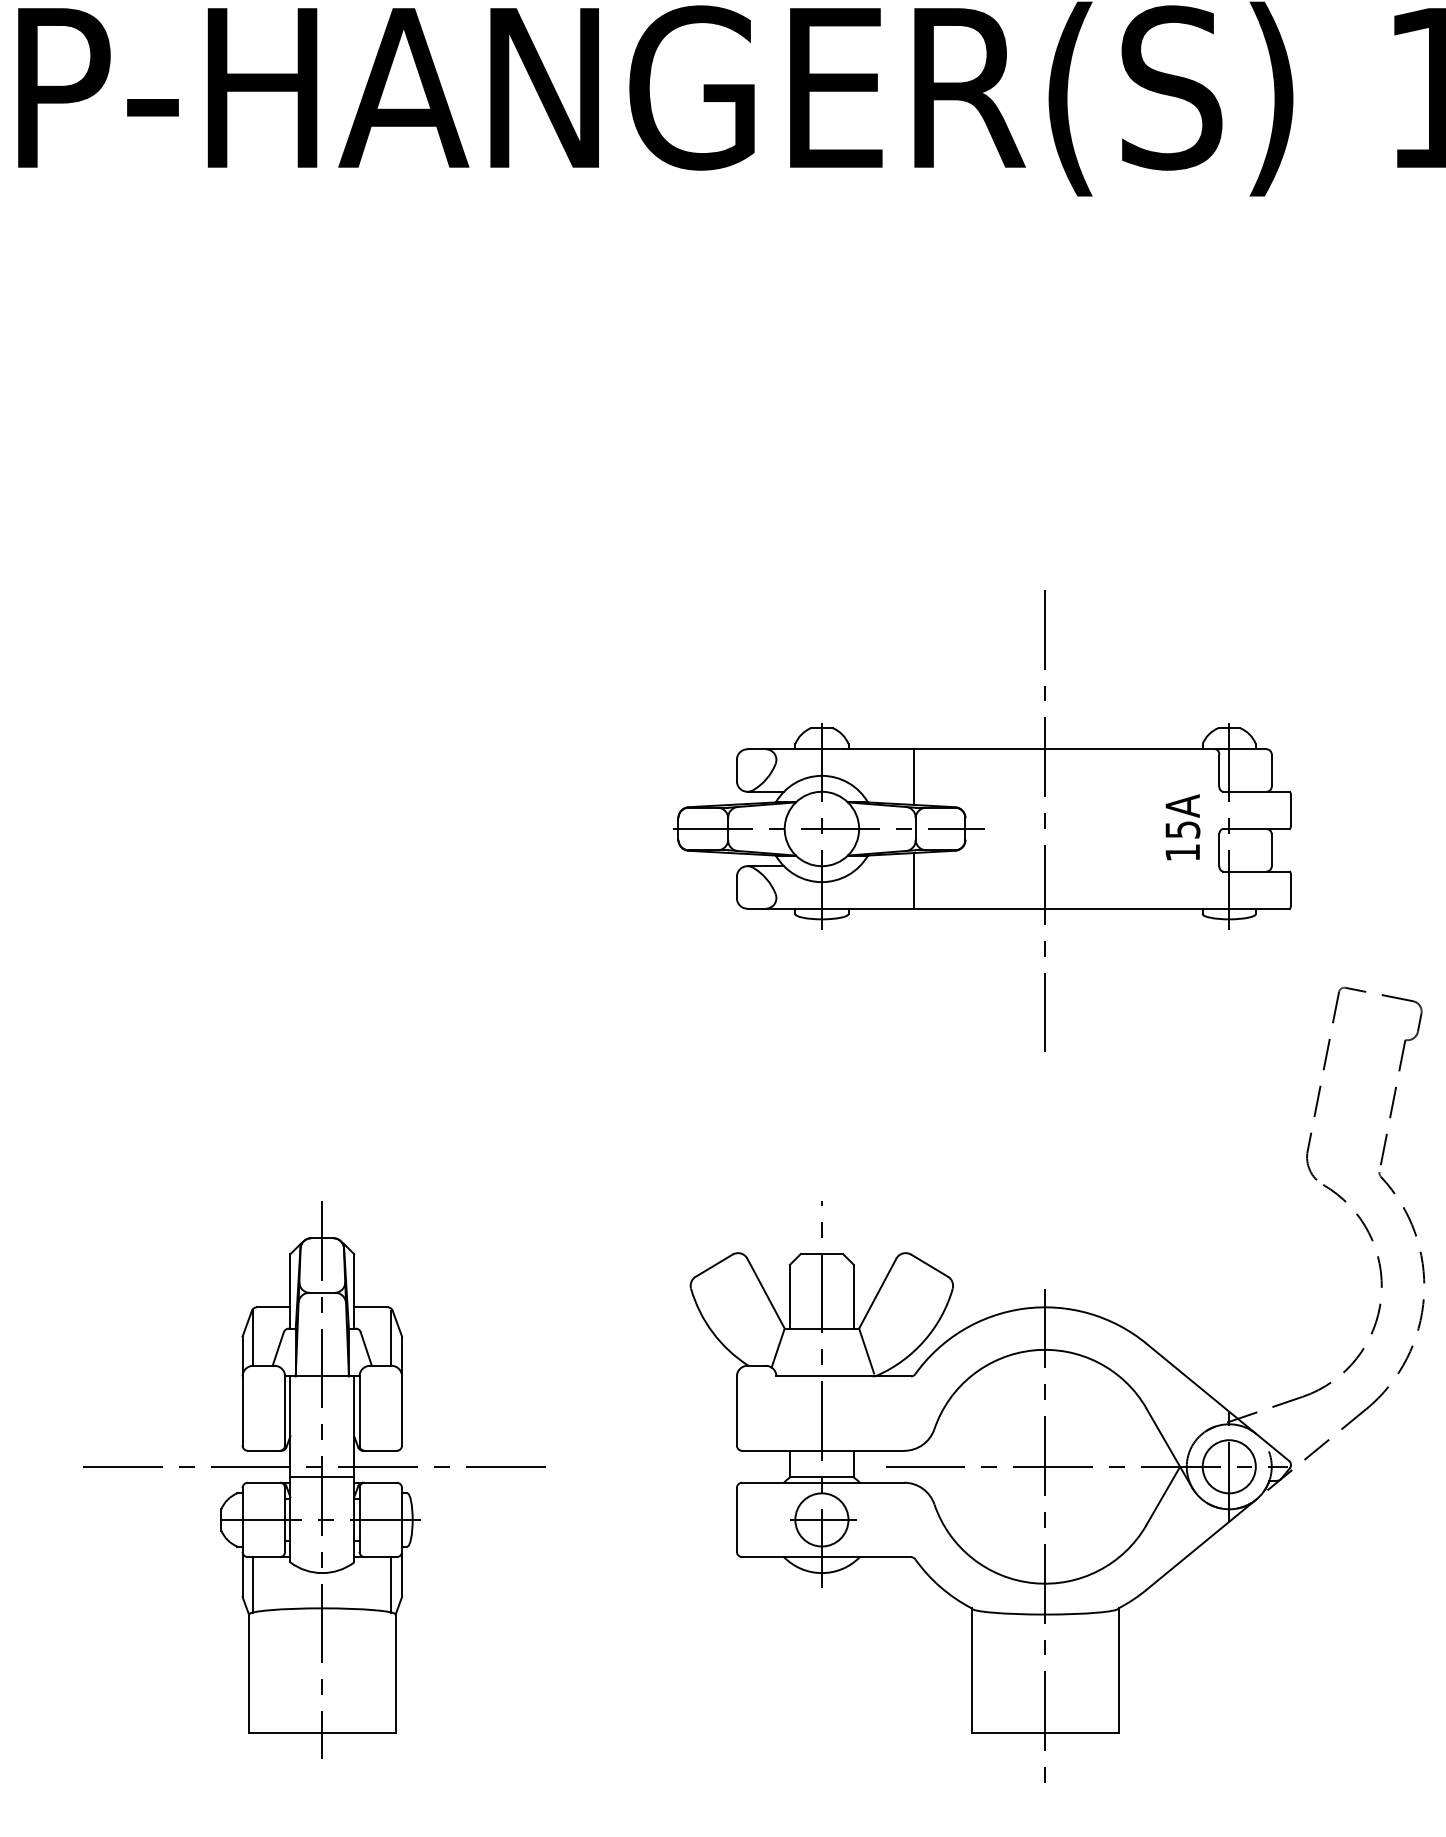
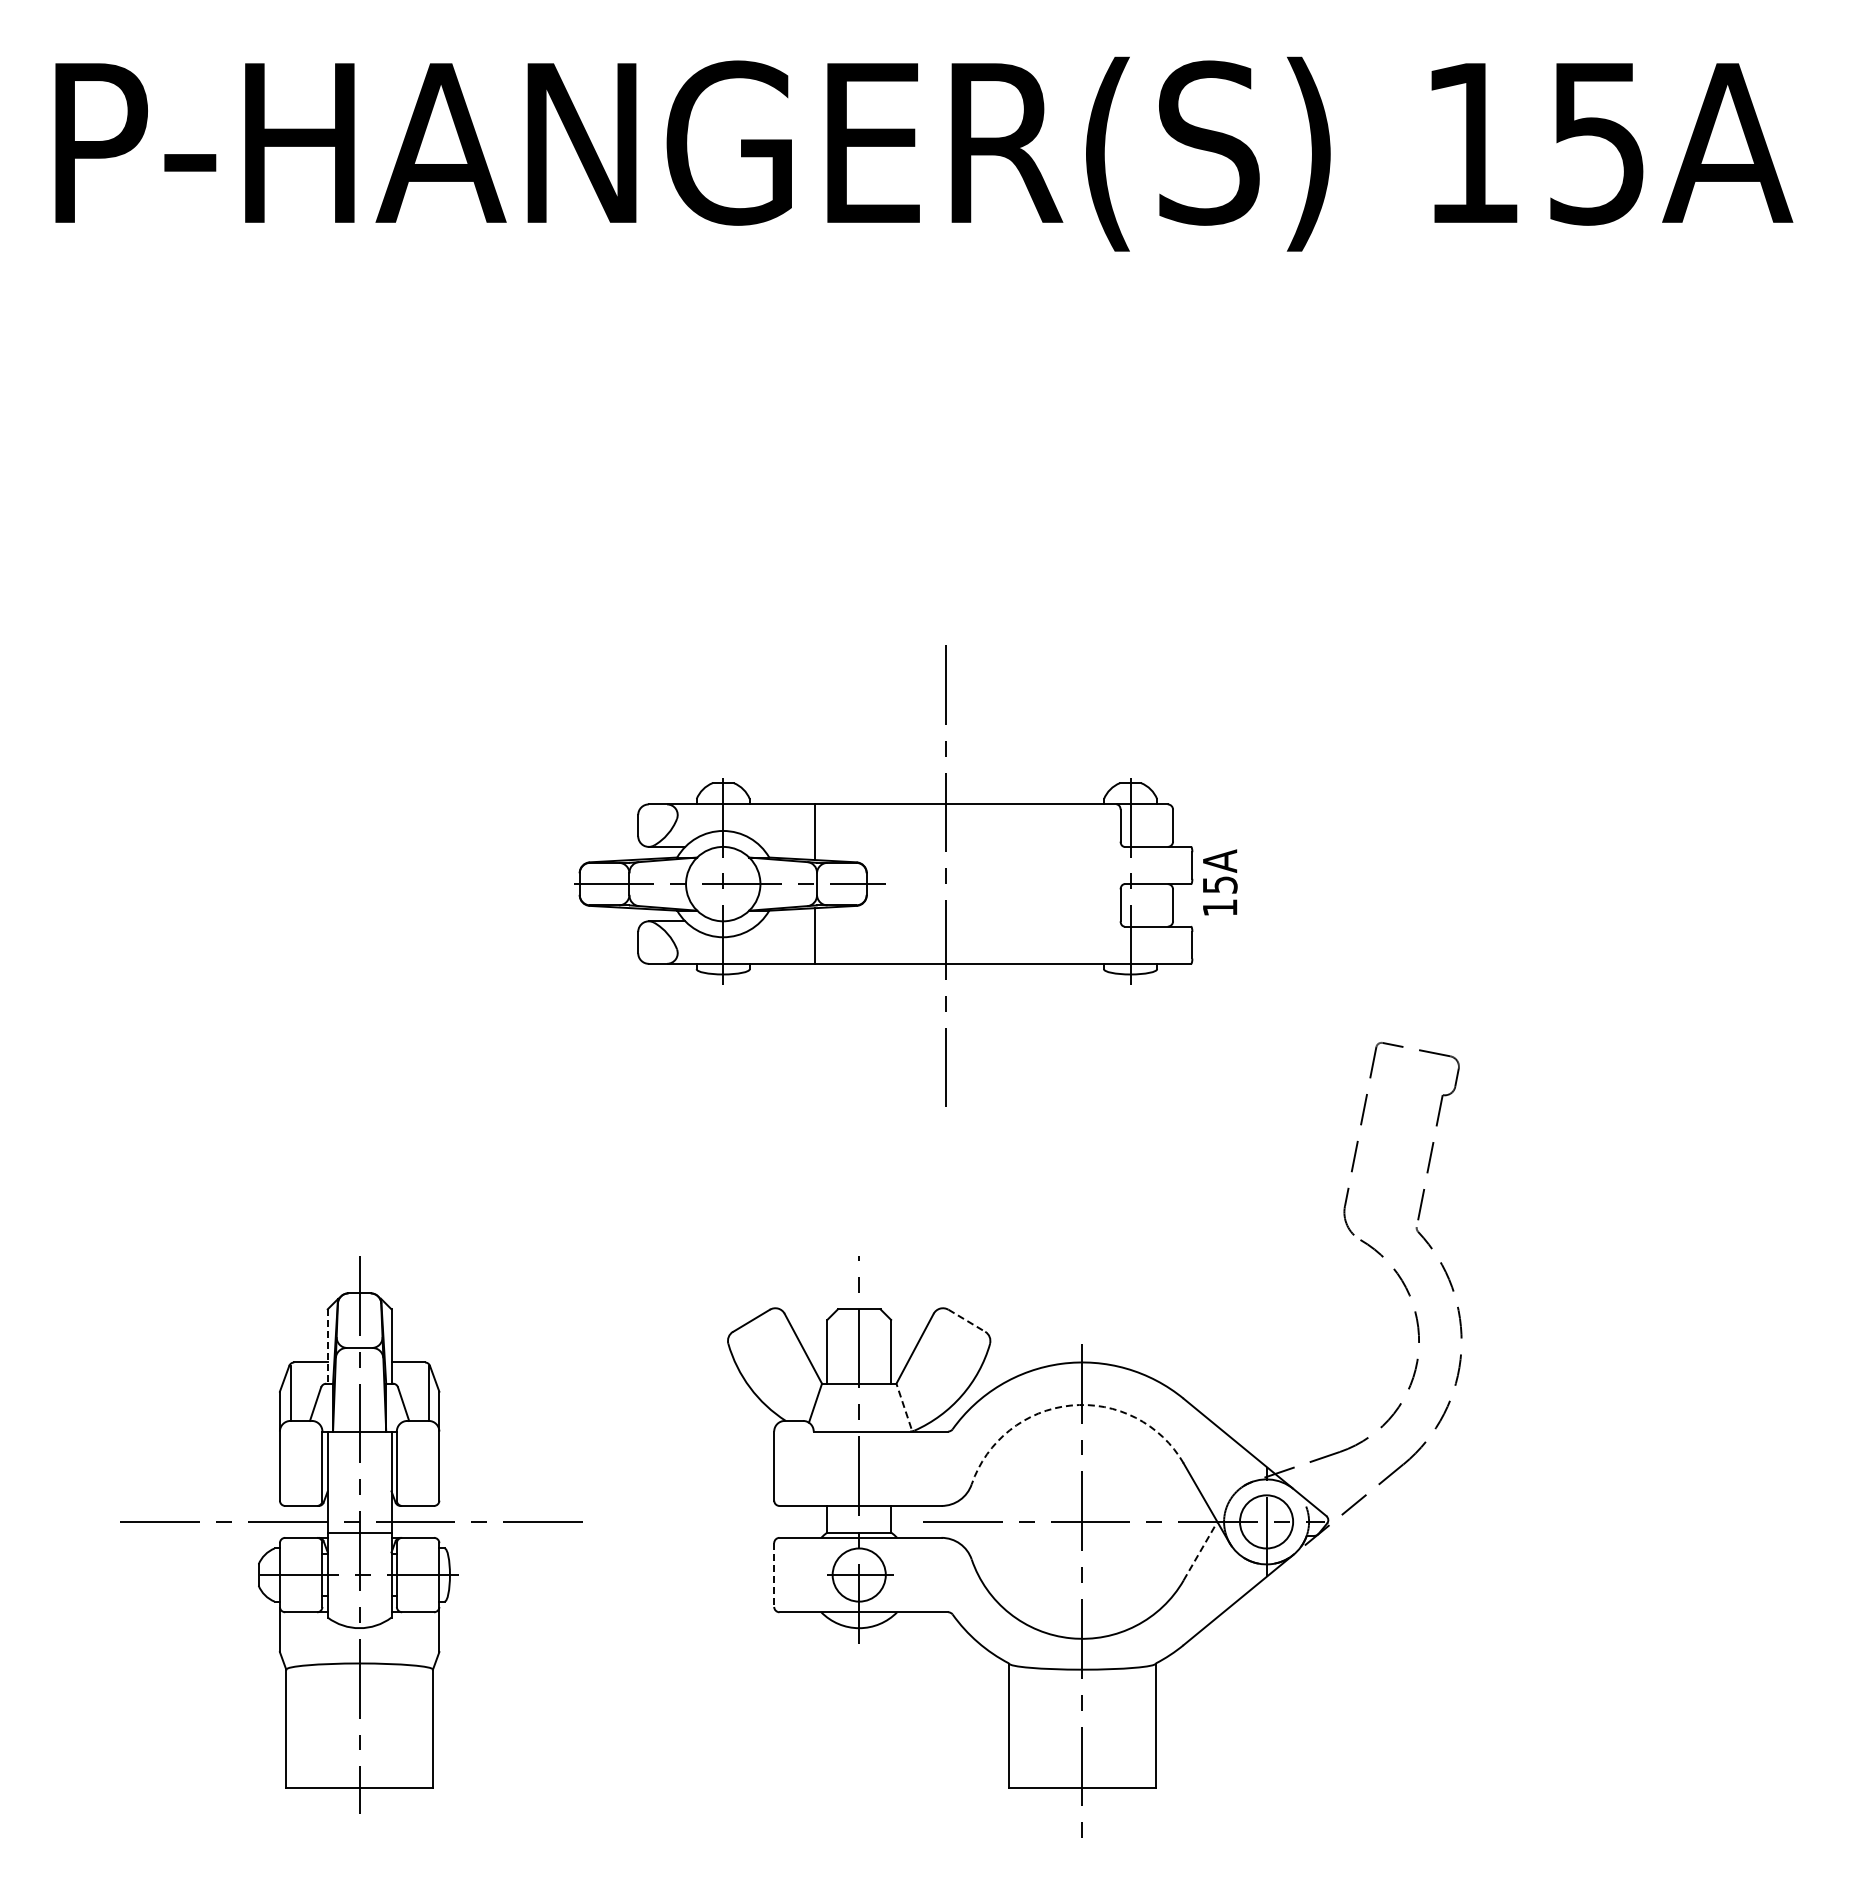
part: (982, 820) -> (883, 875), moved
line: (930, 1266) -> (967, 1321), solid -> dashed
line: (290, 1292) -> (327, 1347), solid -> dashed
arc: (1034, 1350) -> (1071, 1405), solid -> dashed
line: (866, 1351) -> (903, 1406), solid -> dashed
line: (1163, 1496) -> (1200, 1551), solid -> dashed
line: (737, 1520) -> (774, 1575), solid -> dashed
line: (253, 1584) -> (290, 1639), removed
line: (391, 1584) -> (428, 1639), removed

